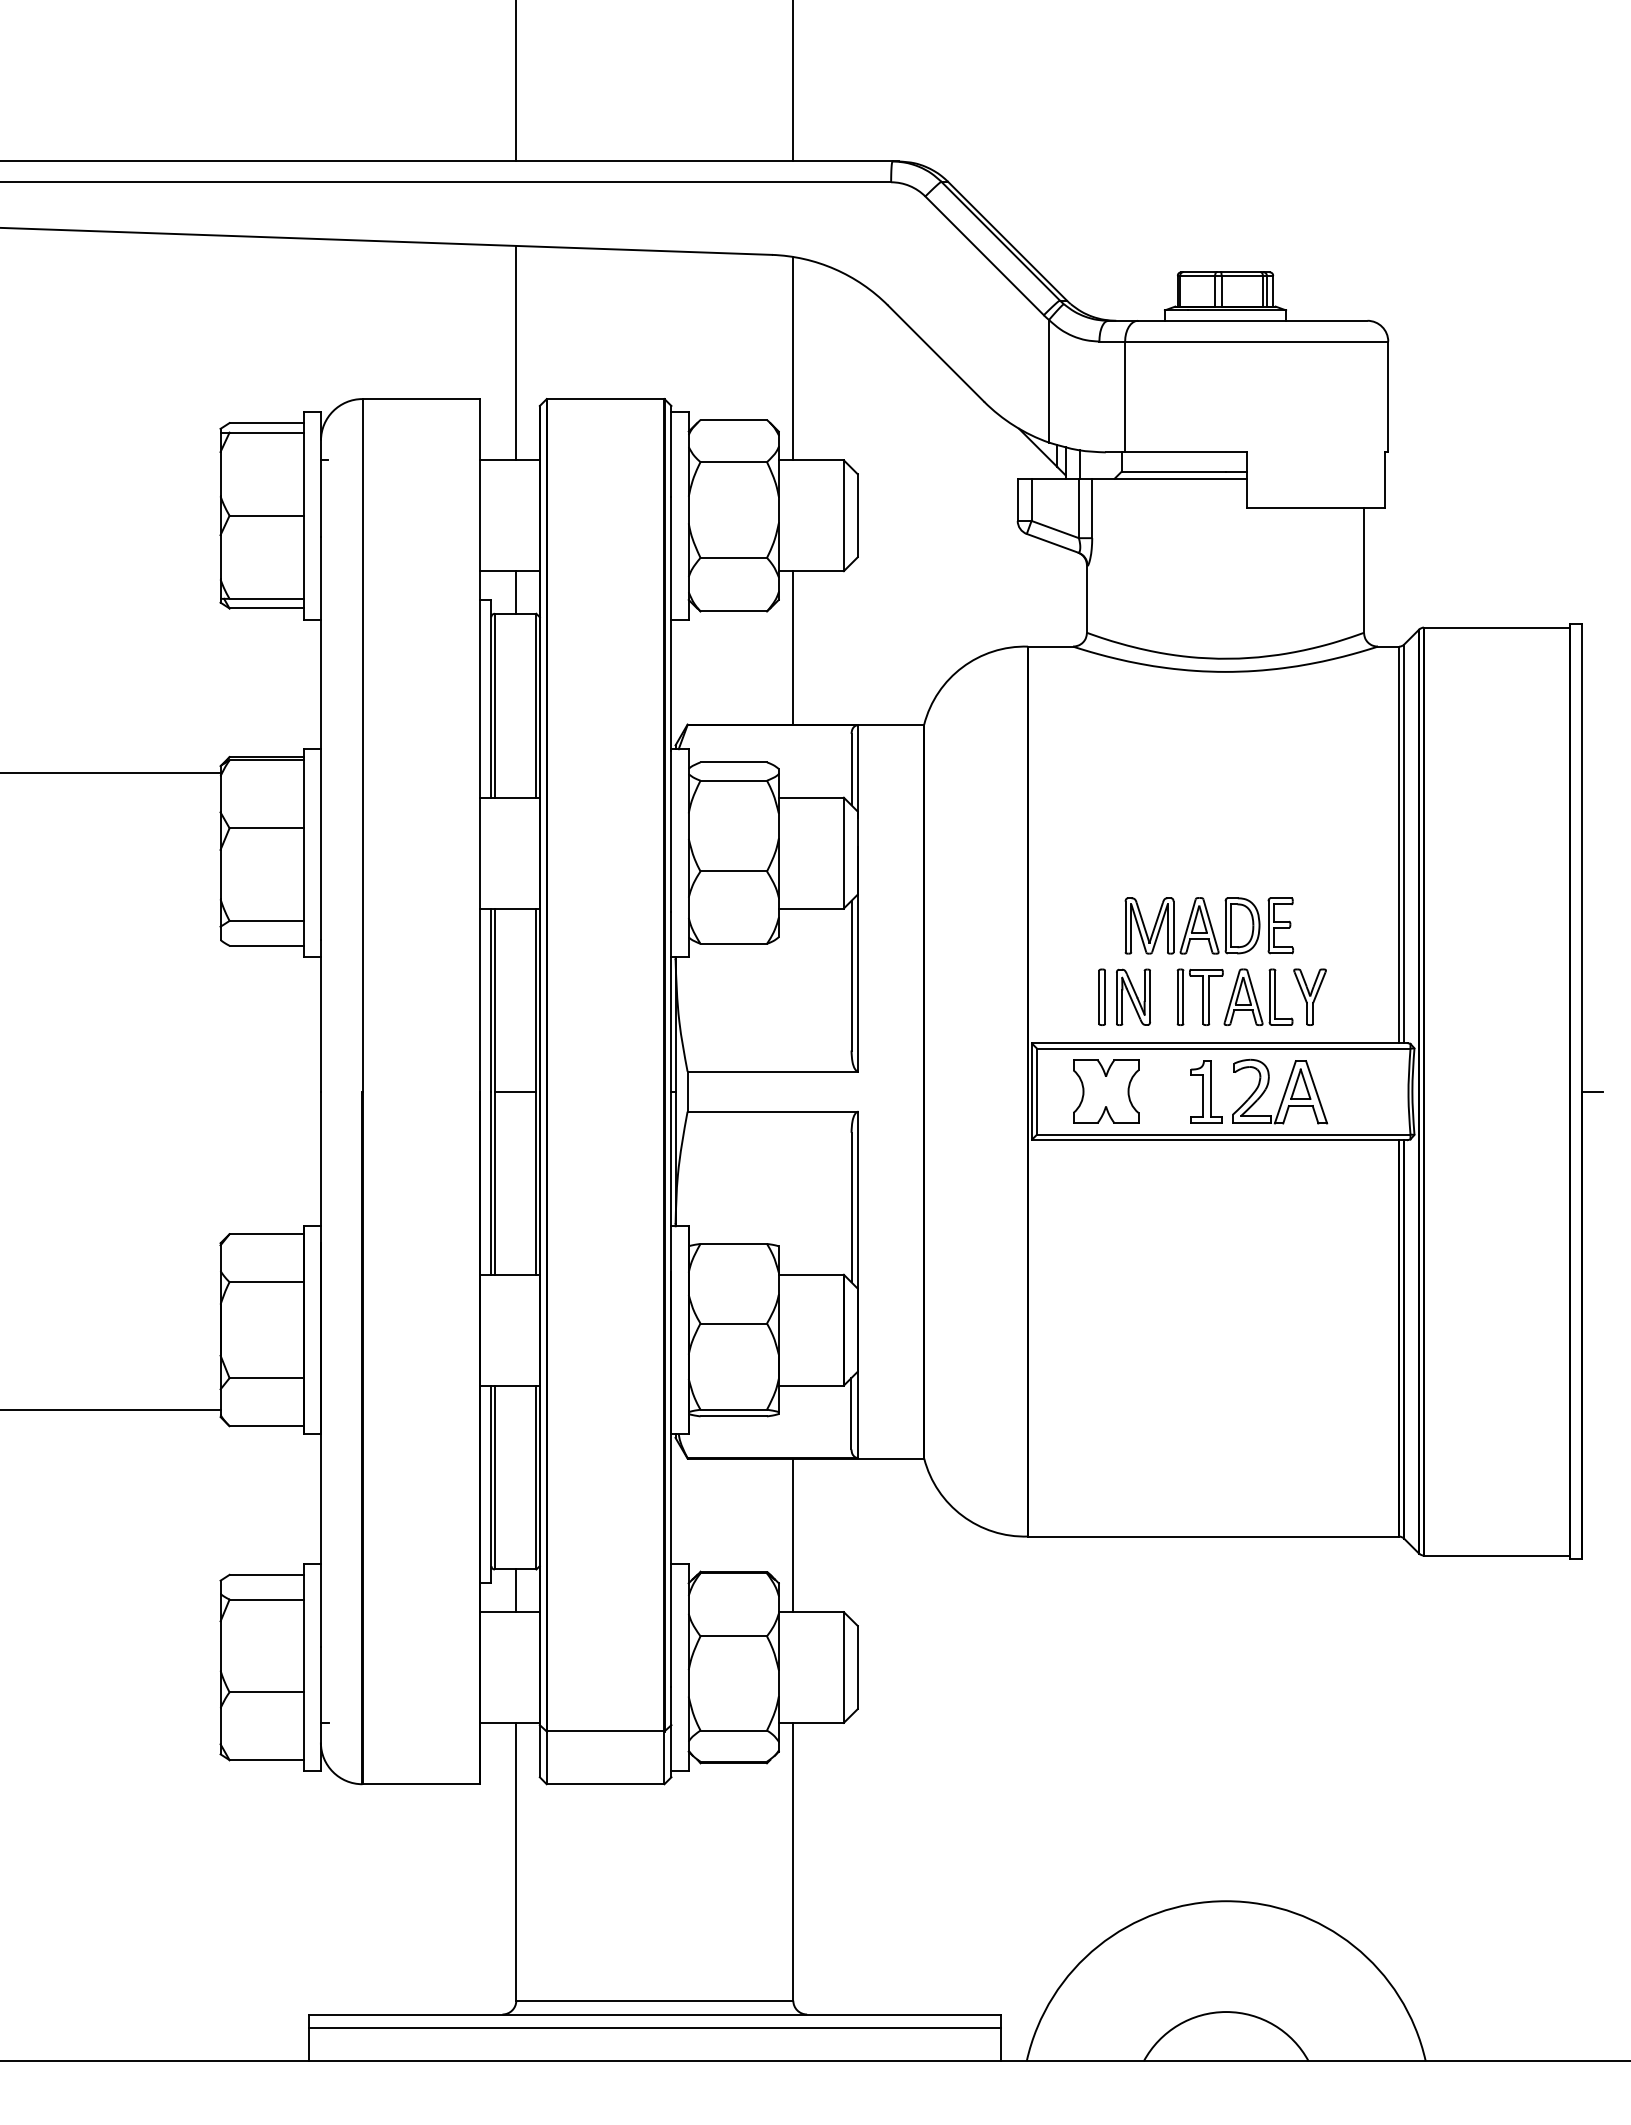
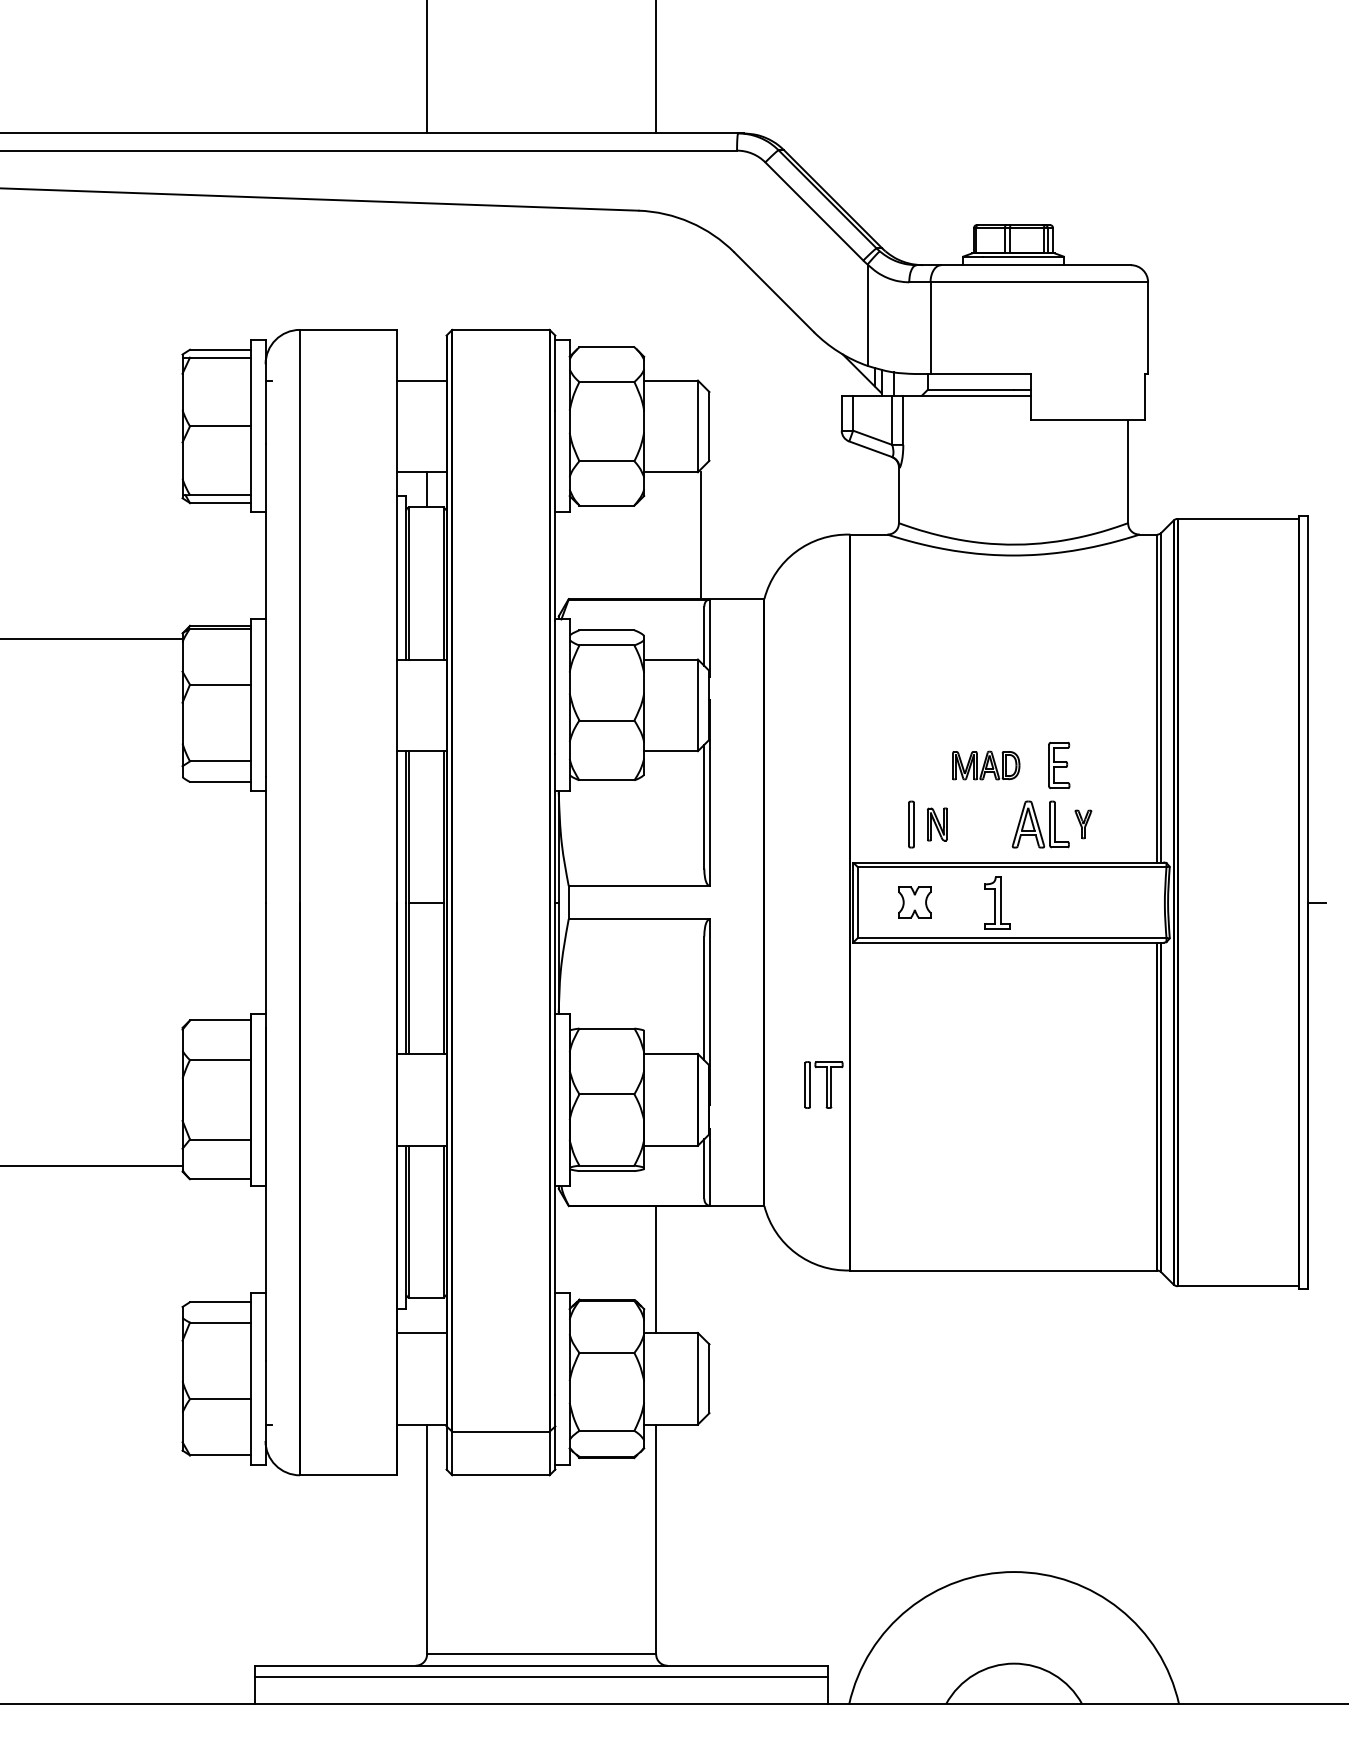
line: (516, 352) -> (427, 291), removed
line: (793, 358) -> (656, 296), removed
line: (793, 647) -> (700, 535), moved
part: (1192, 925) -> (986, 765), size x0.6
part: (1133, 996) -> (937, 823), size x0.7
part: (1199, 996) -> (823, 1084), moved
part: (1309, 996) -> (1082, 823), size x0.6
part: (1106, 1091) -> (915, 902), size x0.6
part: (1280, 1091) -> (1059, 902), removed
line: (516, 1590) -> (427, 1315), removed

